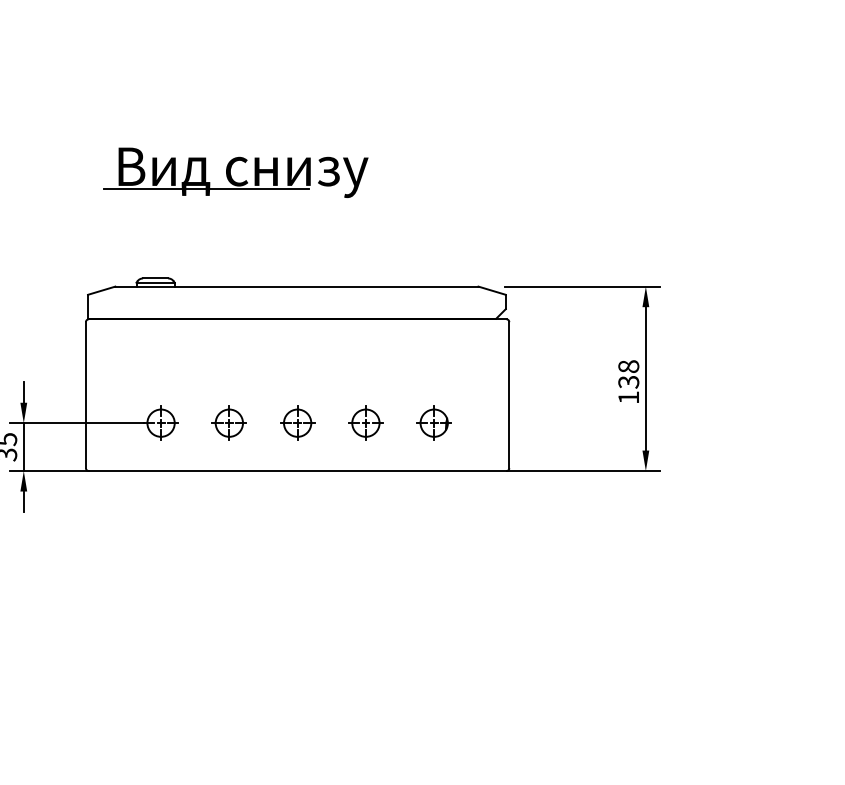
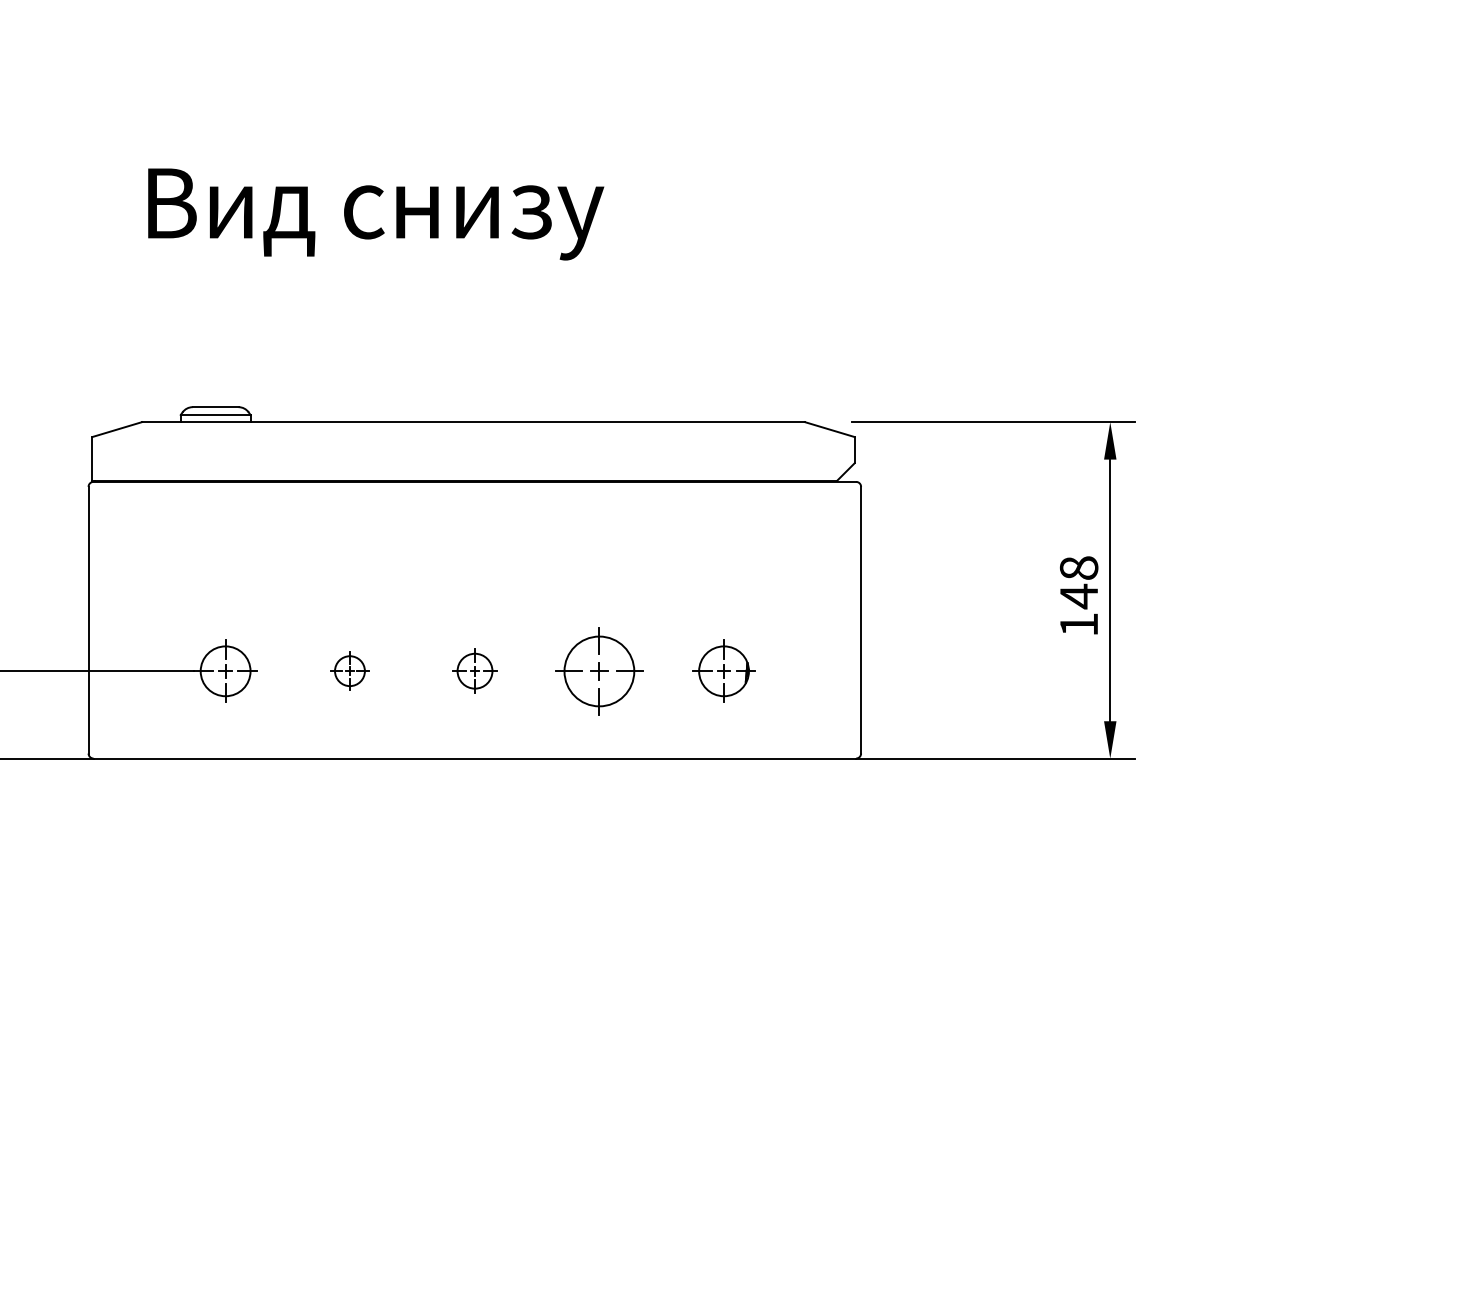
line: (206, 189) -> (308, 244), removed
text: (628, 382) -> (1078, 597), 138 -> 148
part: (228, 422) -> (348, 670), size x0.6
part: (297, 422) -> (474, 670), size x0.7
part: (365, 422) -> (598, 670), size x1.4

